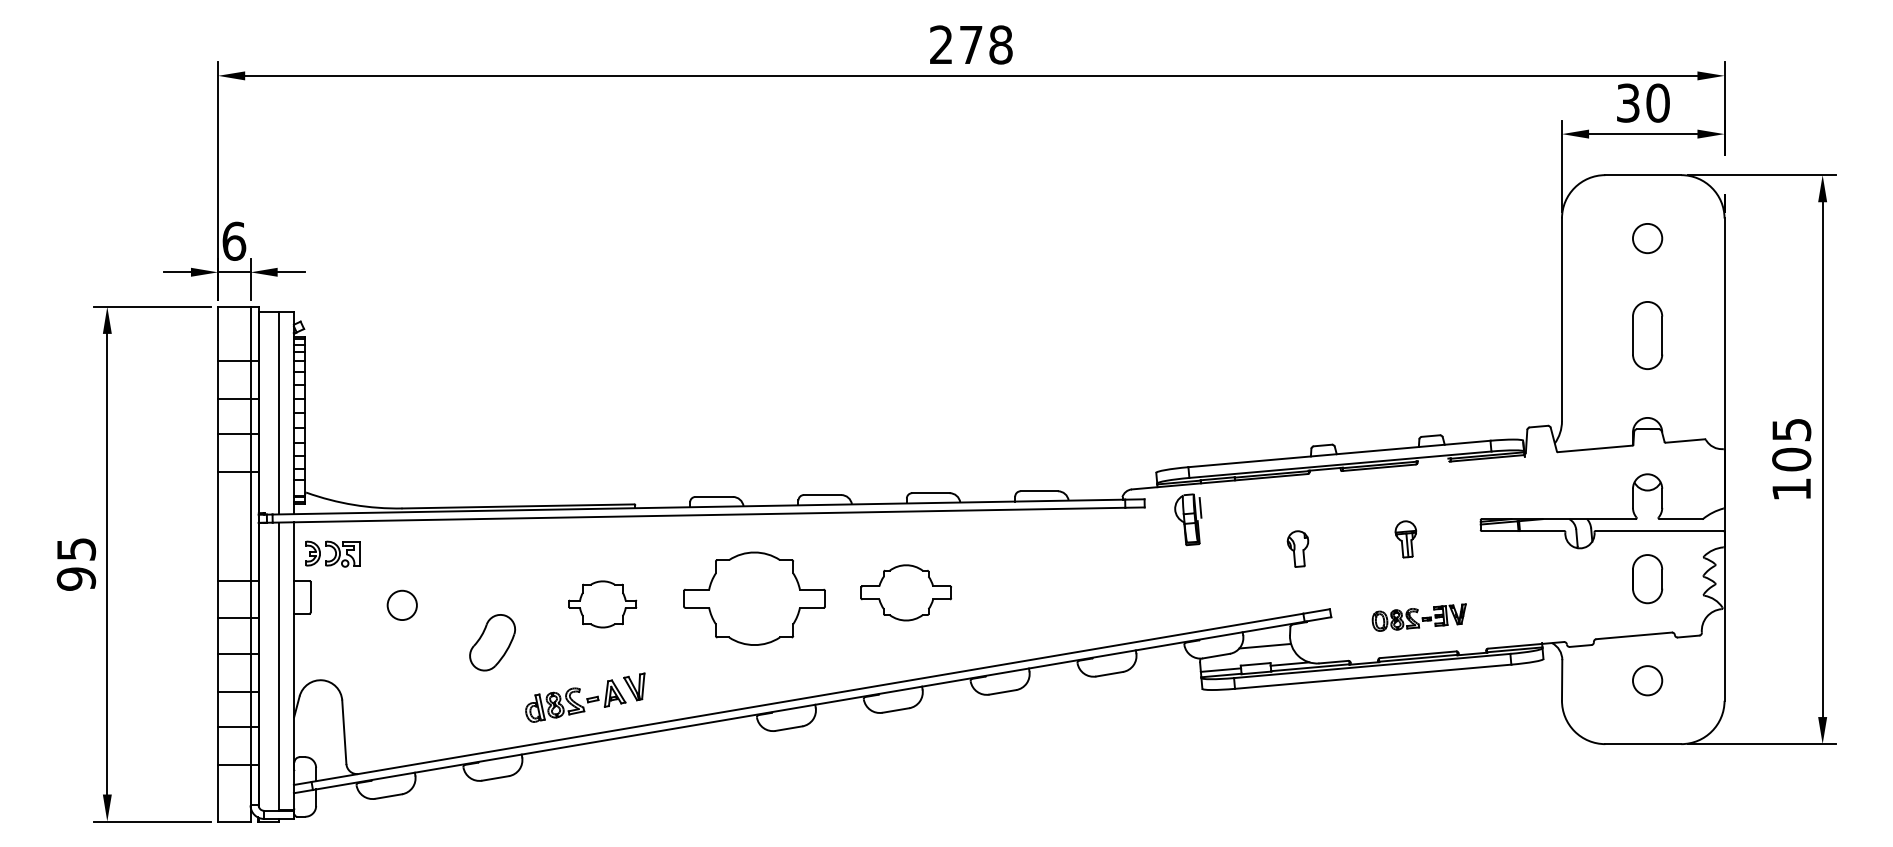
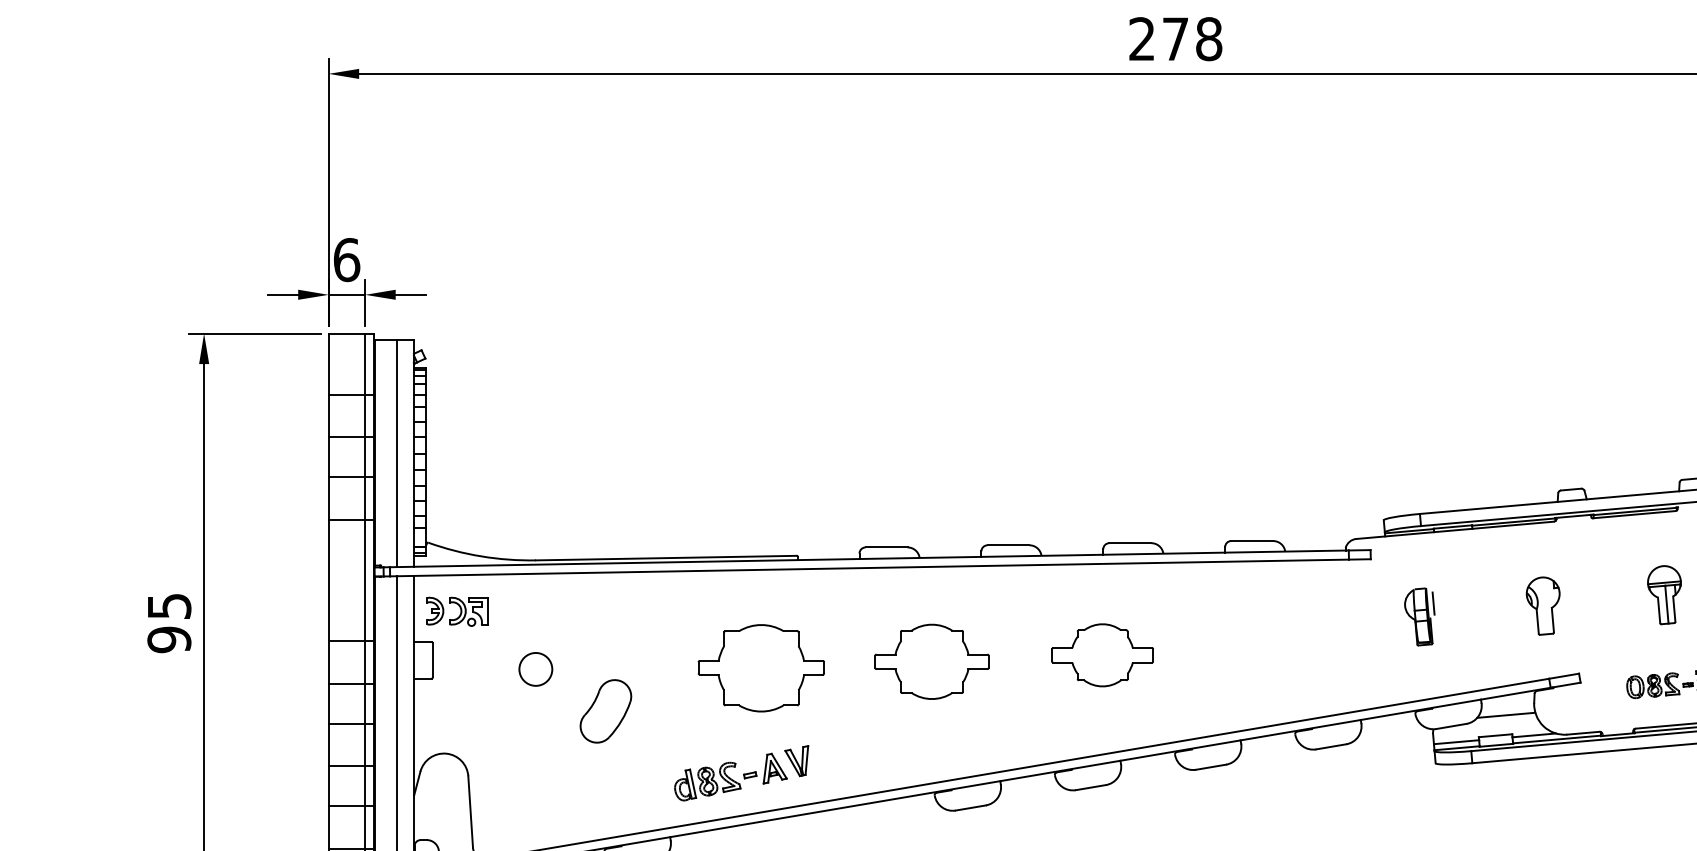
part: (1188, 519) -> (1420, 616), moved
part: (1405, 539) -> (1664, 595), size x1.43
part: (1297, 548) -> (1542, 605), size x1.43
part: (754, 598) -> (931, 661), size x0.71
part: (602, 604) -> (761, 668), size x1.67
part: (492, 642) -> (605, 711), moved

